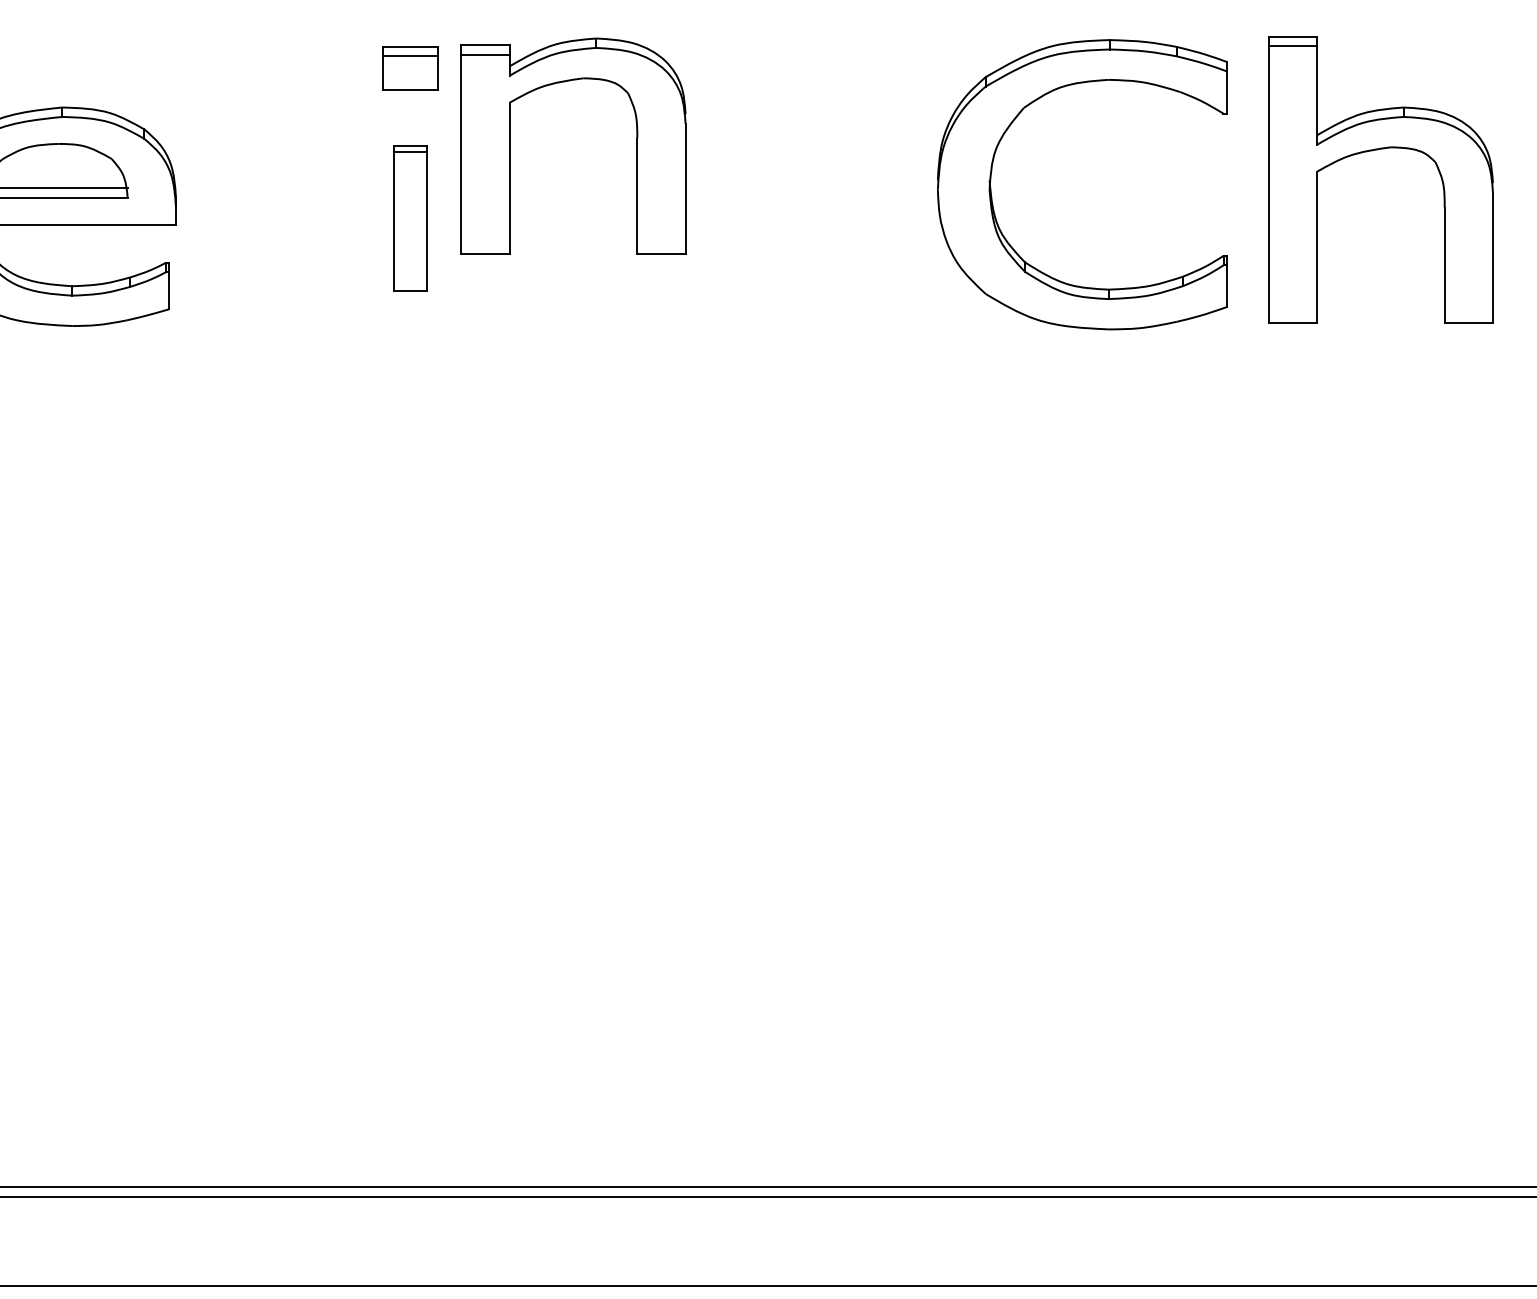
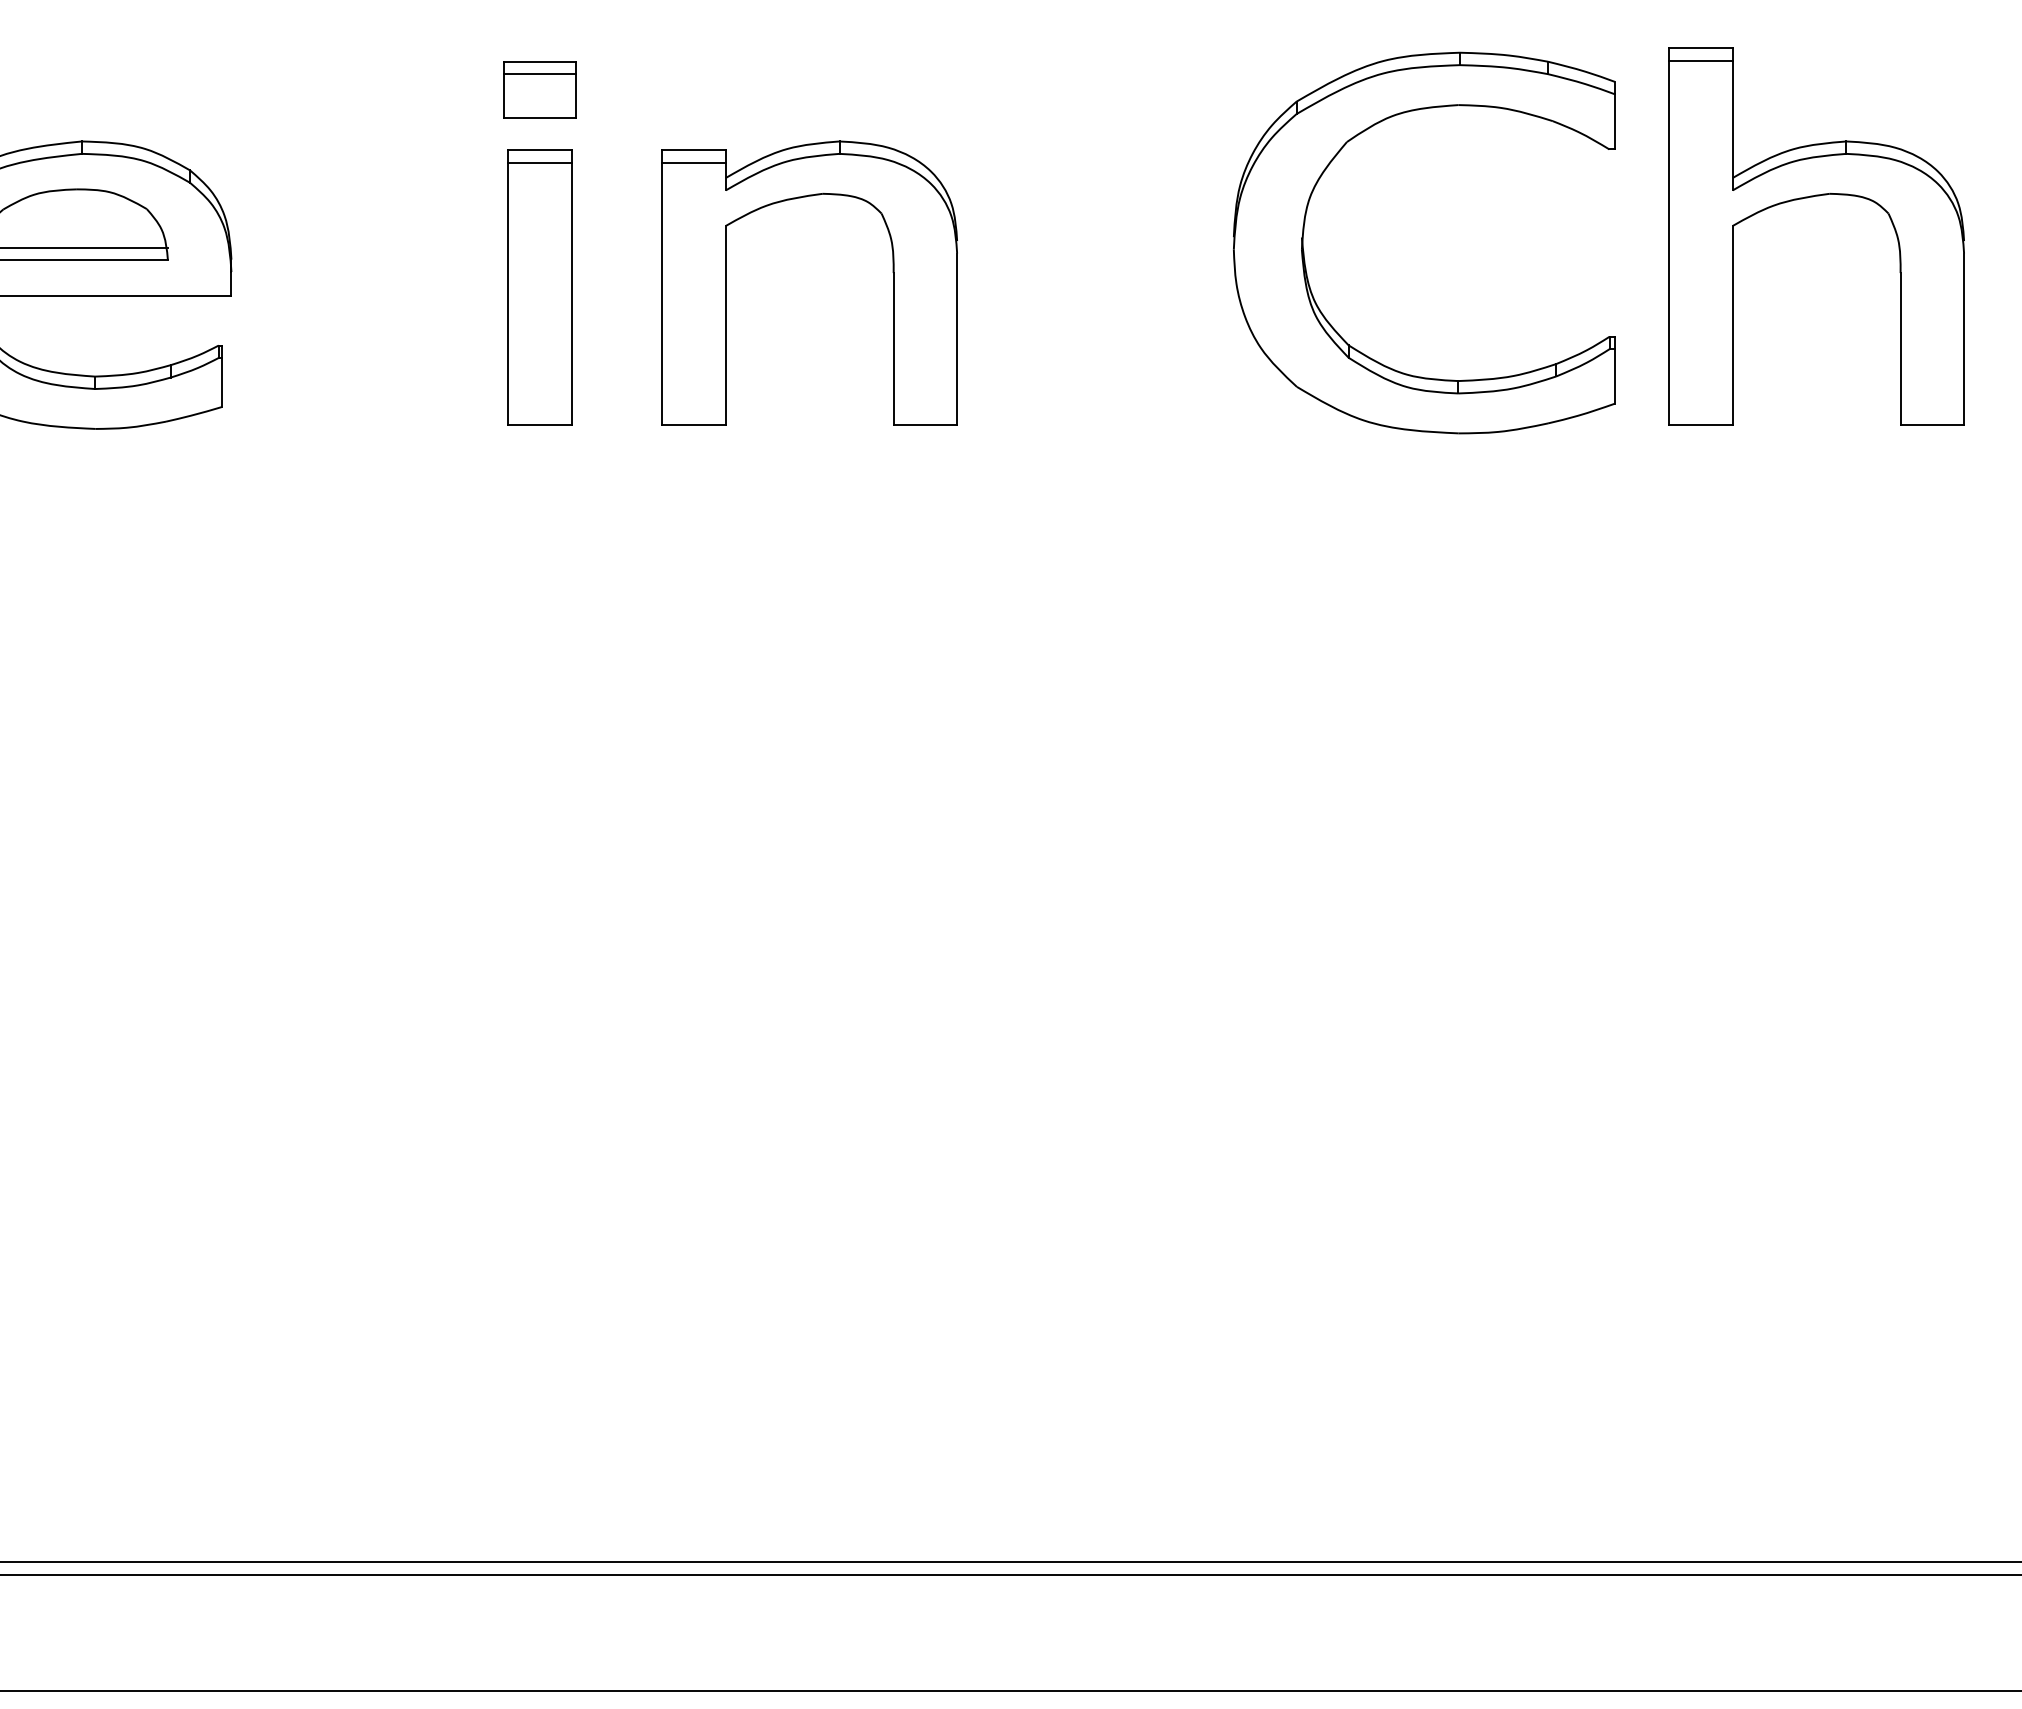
part: (510, 145) -> (726, 282), moved
part: (410, 218) -> (540, 287), size x1.43

